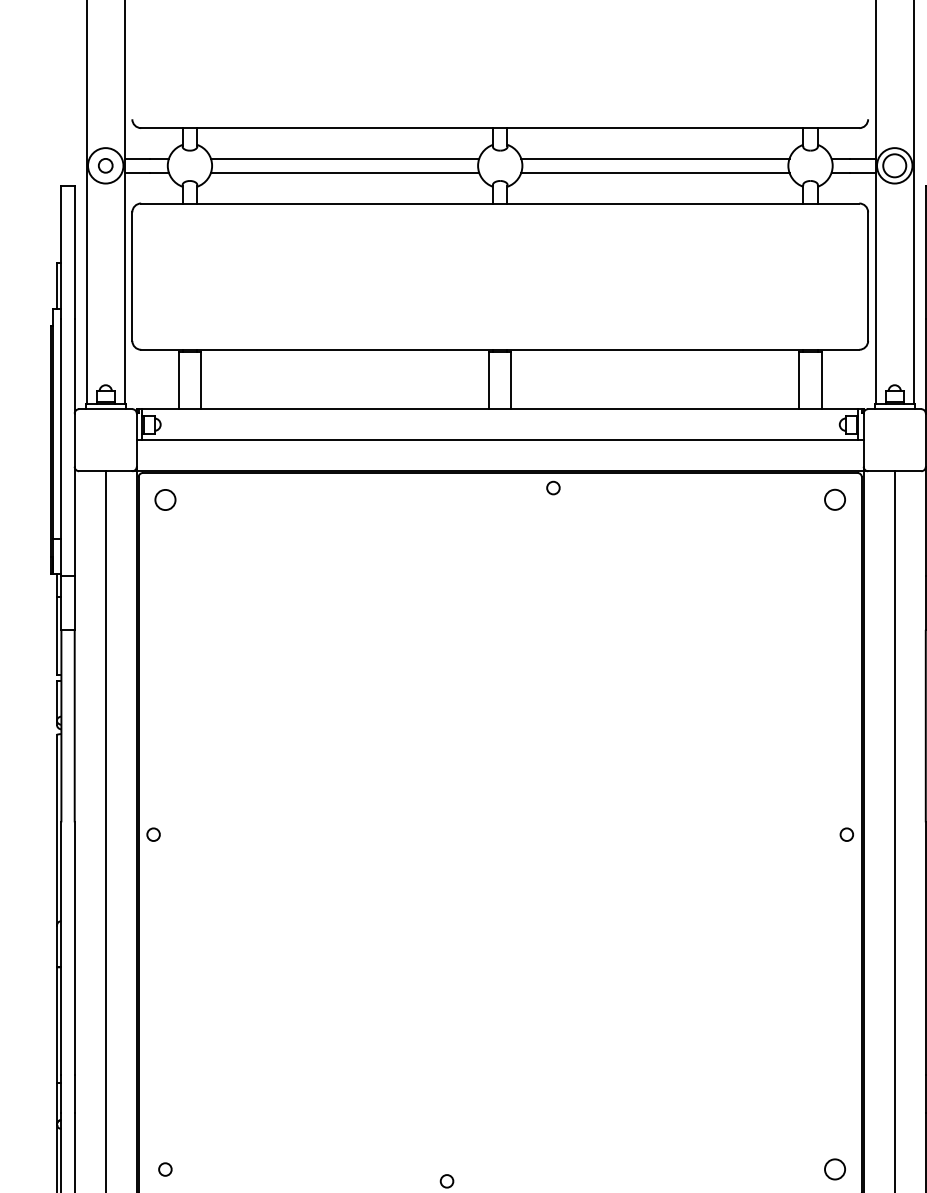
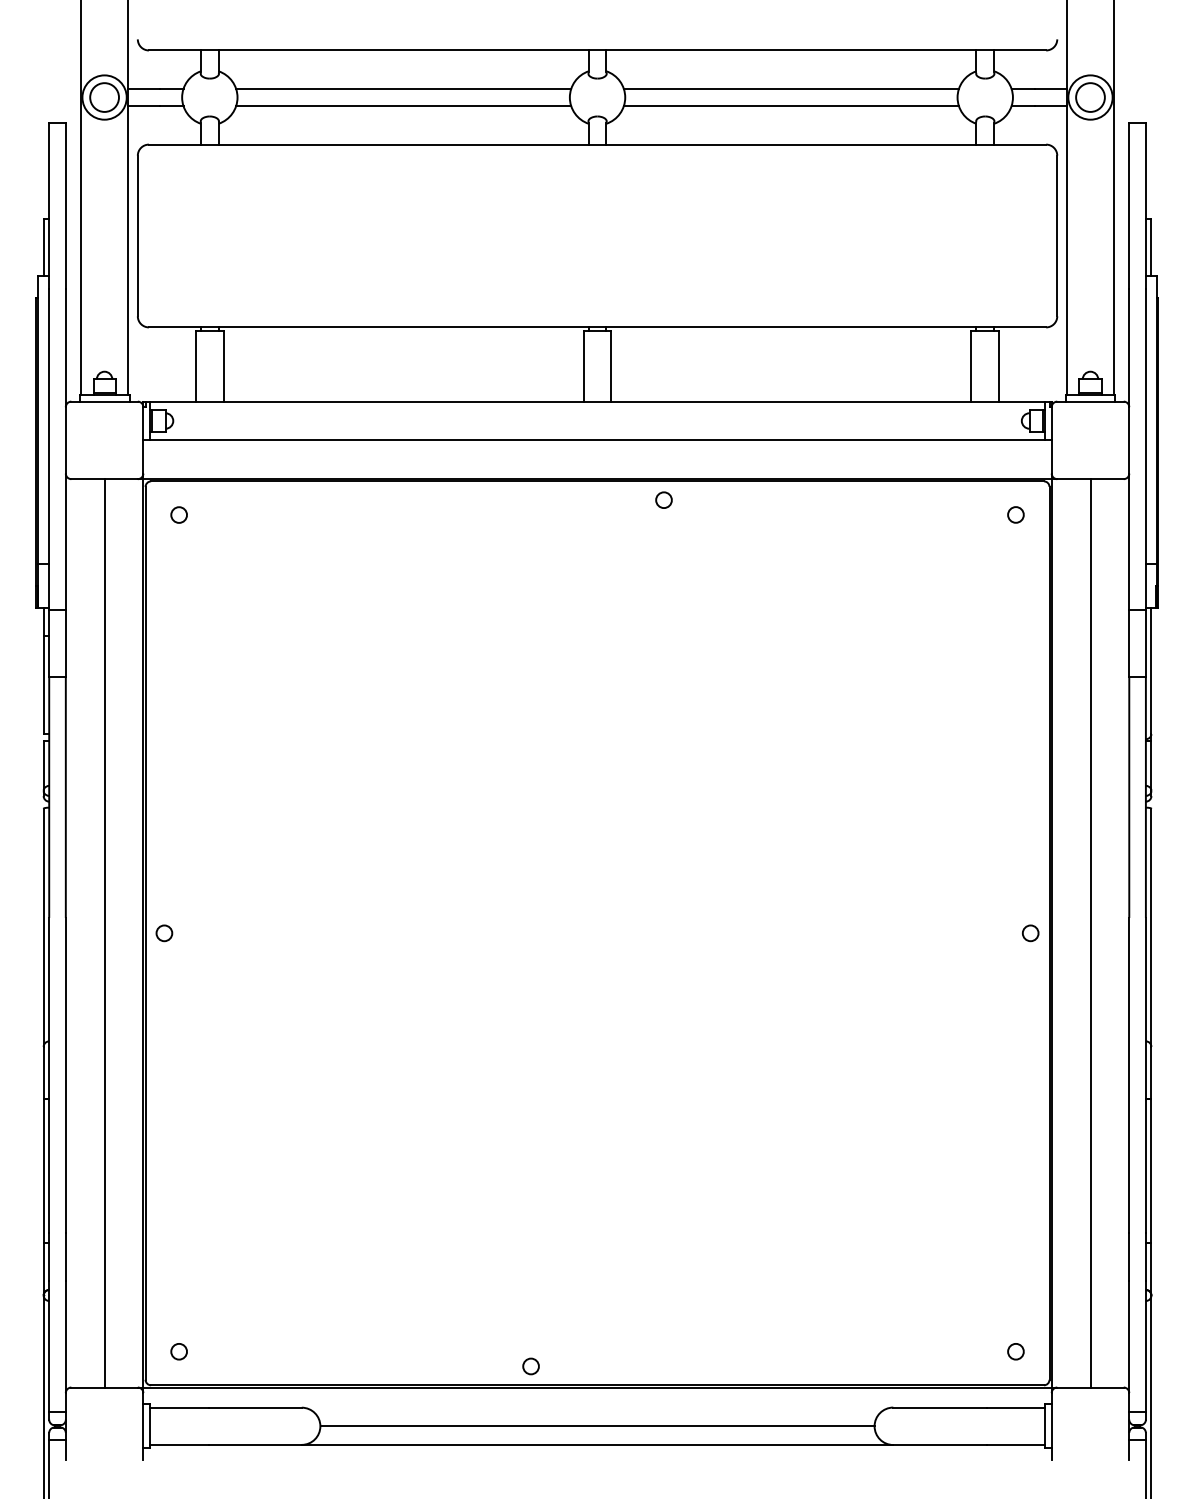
circle: (105, 165) -> (104, 97), size x1.67
circle: (164, 499) -> (178, 514), size x0.62
circle: (834, 499) -> (1015, 514), size x0.62
circle: (834, 1169) -> (1015, 1351), size x0.62

